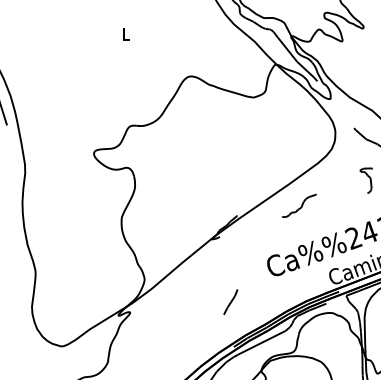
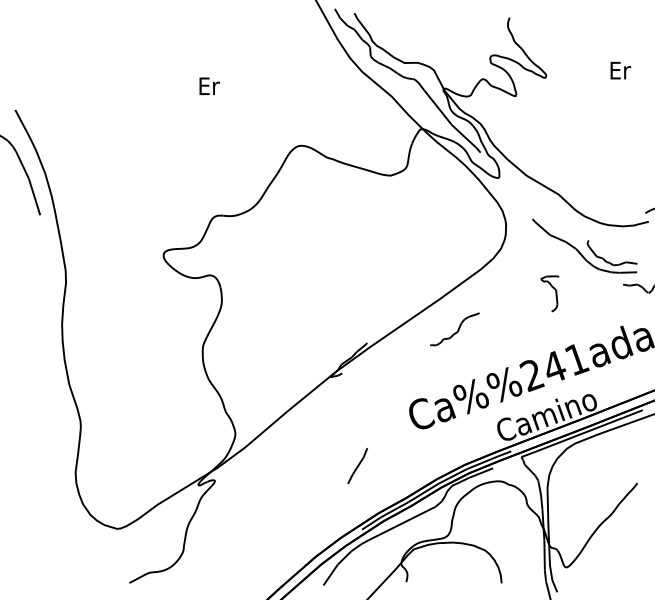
text: (126, 34) -> (209, 86), L -> Er

